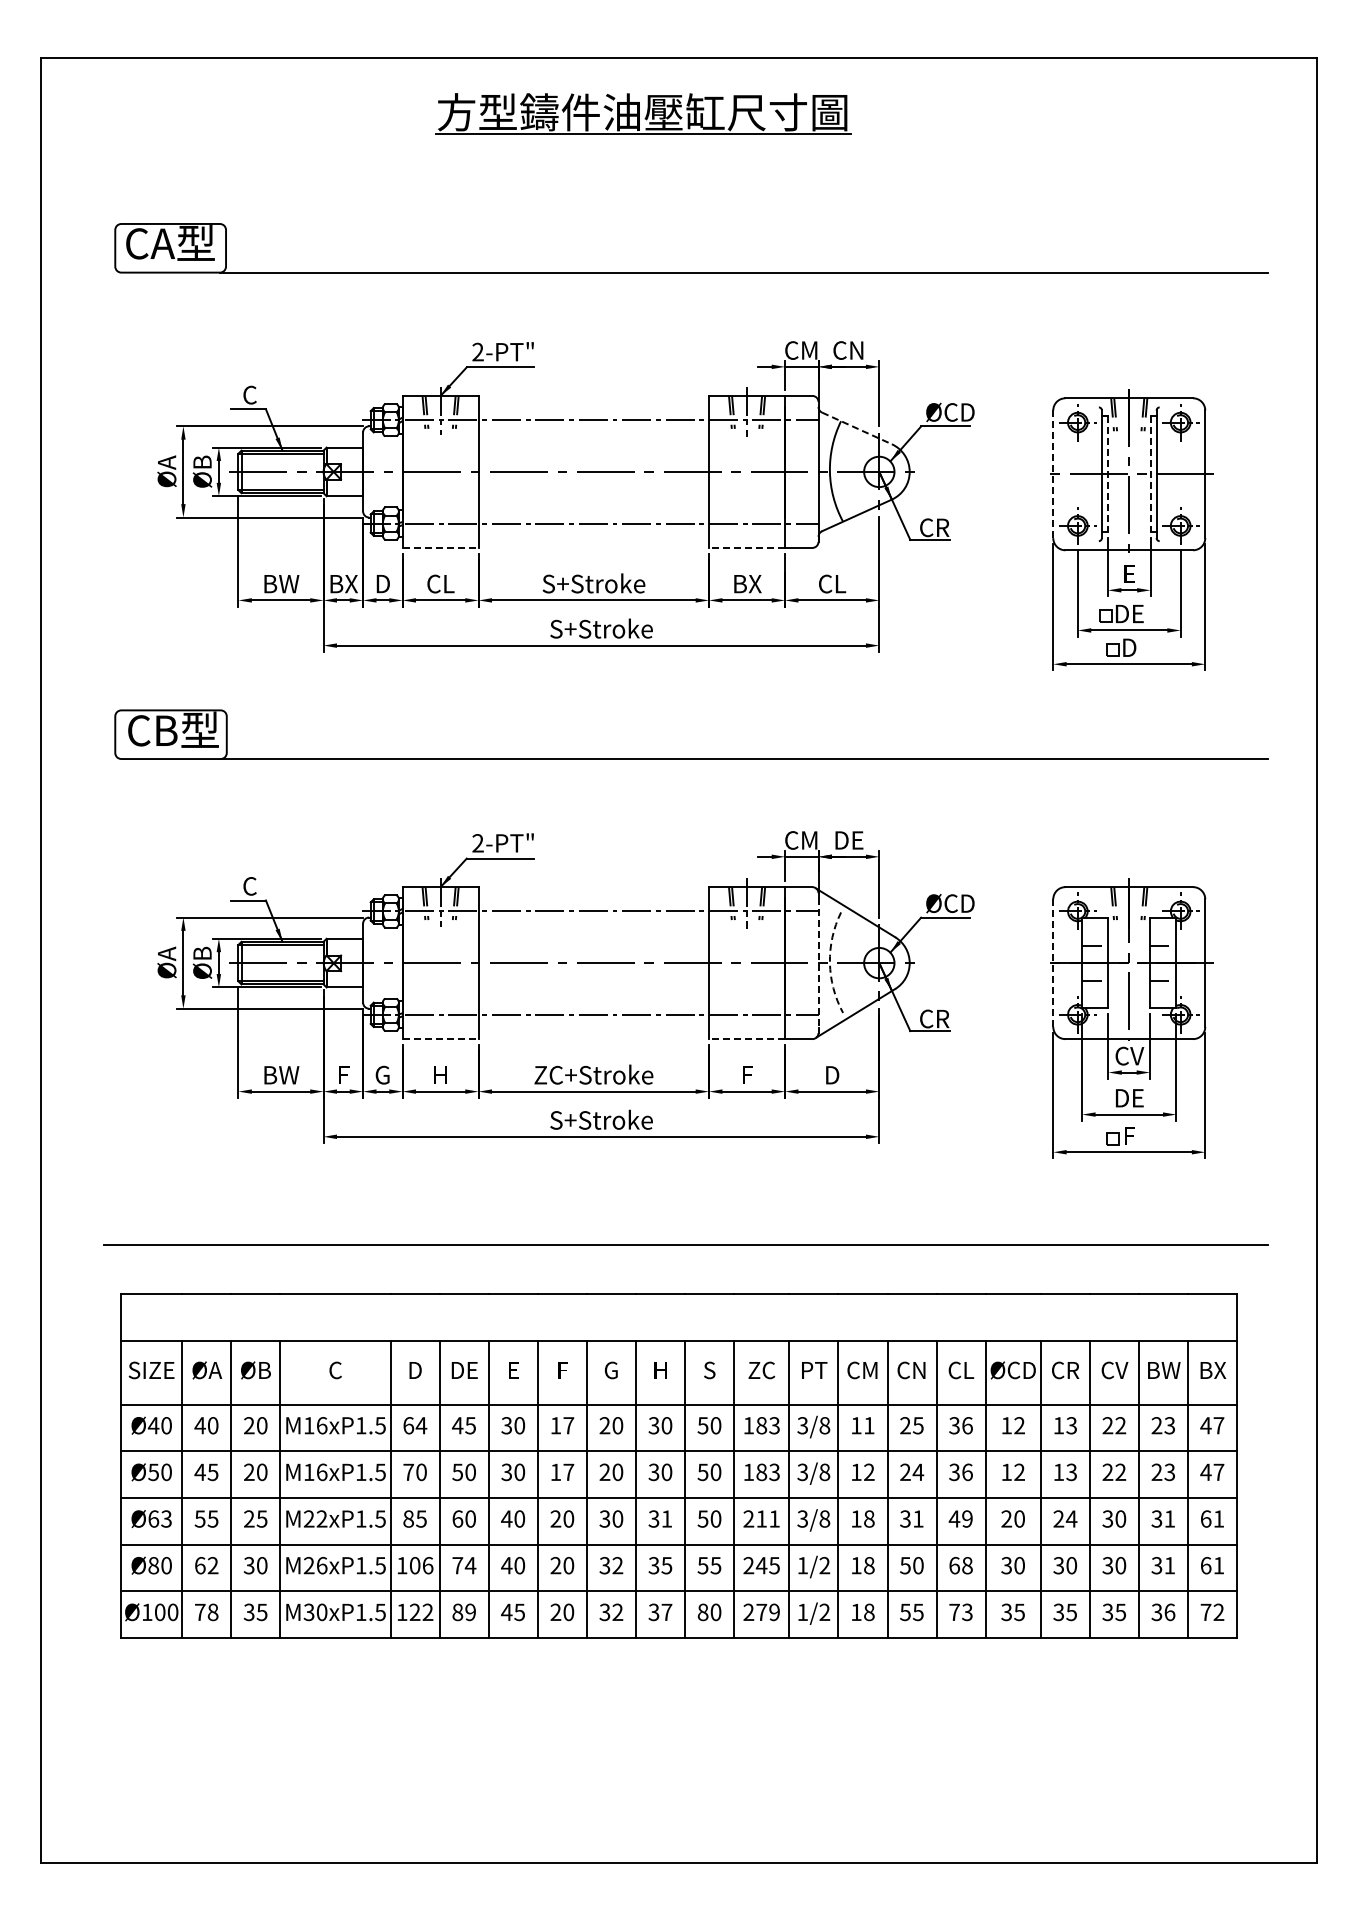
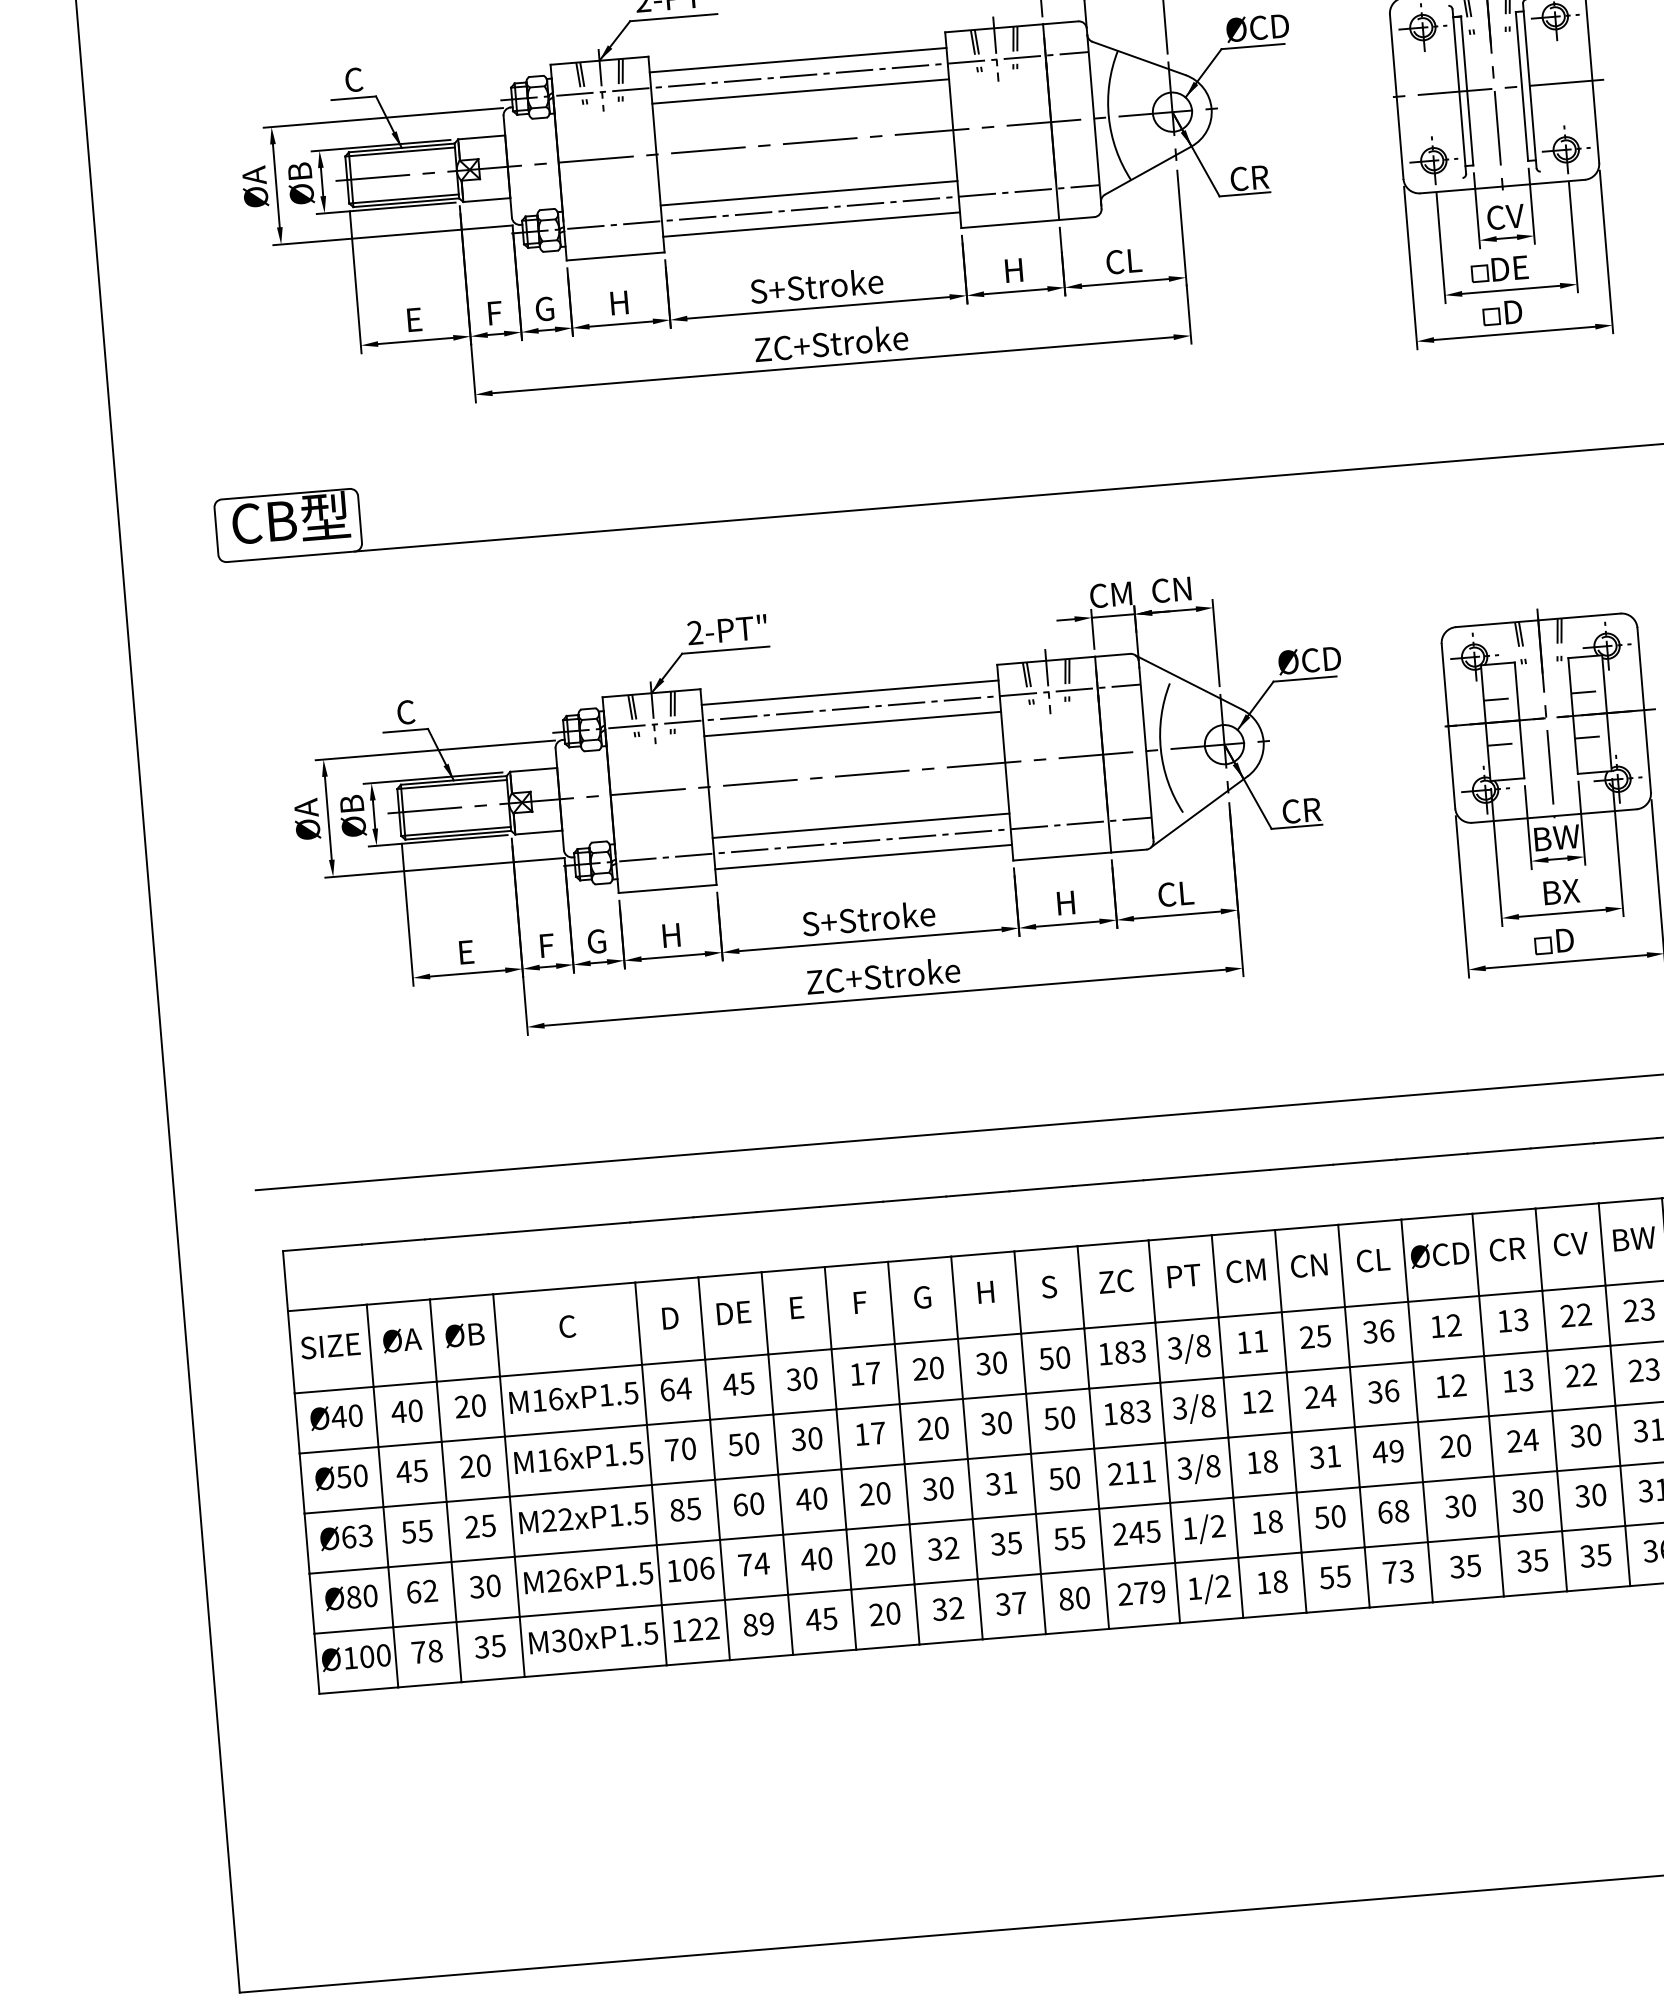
line: (593, 408) -> (797, 60), added
line: (857, 428) -> (1139, 58), dashed -> solid
line: (593, 432) -> (800, 91), added
line: (1053, 474) -> (1397, 97), dashed -> solid
line: (1107, 474) -> (1466, 91), dashed -> solid
line: (1150, 474) -> (1521, 86), dashed -> solid
line: (593, 511) -> (808, 193), added
line: (593, 535) -> (811, 224), added
line: (440, 547) -> (615, 255), dashed -> solid
line: (747, 547) -> (1010, 223), dashed -> solid
text: (1129, 573) -> (1505, 216), E -> CV
text: (382, 583) -> (544, 308), D -> G
text: (440, 583) -> (619, 302), CL -> H
text: (281, 584) -> (414, 320), BW -> E
text: (343, 584) -> (494, 313), BX -> F
text: (747, 584) -> (1014, 271), BX -> H
text: (601, 628) -> (831, 343), S+Stroke -> ZC+Stroke
text: (848, 840) -> (1171, 590), DE -> CN
line: (593, 899) -> (849, 692), added
line: (593, 923) -> (852, 723), added
arc: (829, 962) -> (1160, 749), dashed -> solid
line: (1053, 963) -> (1448, 726), dashed -> solid
line: (818, 964) -> (1146, 752), dashed -> solid
line: (593, 1002) -> (860, 825), added
line: (593, 1026) -> (863, 856), added
line: (440, 1039) -> (667, 889), dashed -> solid
line: (747, 1039) -> (1062, 856), dashed -> solid
text: (1129, 1055) -> (1556, 837), CV -> BW
text: (593, 1074) -> (868, 918), ZC+Stroke -> S+Stroke
text: (747, 1074) -> (1066, 902), F -> H
text: (832, 1074) -> (1175, 893), D -> CL
text: (281, 1075) -> (466, 952), BW -> E
text: (1129, 1098) -> (1560, 892), DE -> BX
text: (601, 1119) -> (883, 975), S+Stroke -> ZC+Stroke
text: (1129, 1135) -> (1564, 940), F -> D

